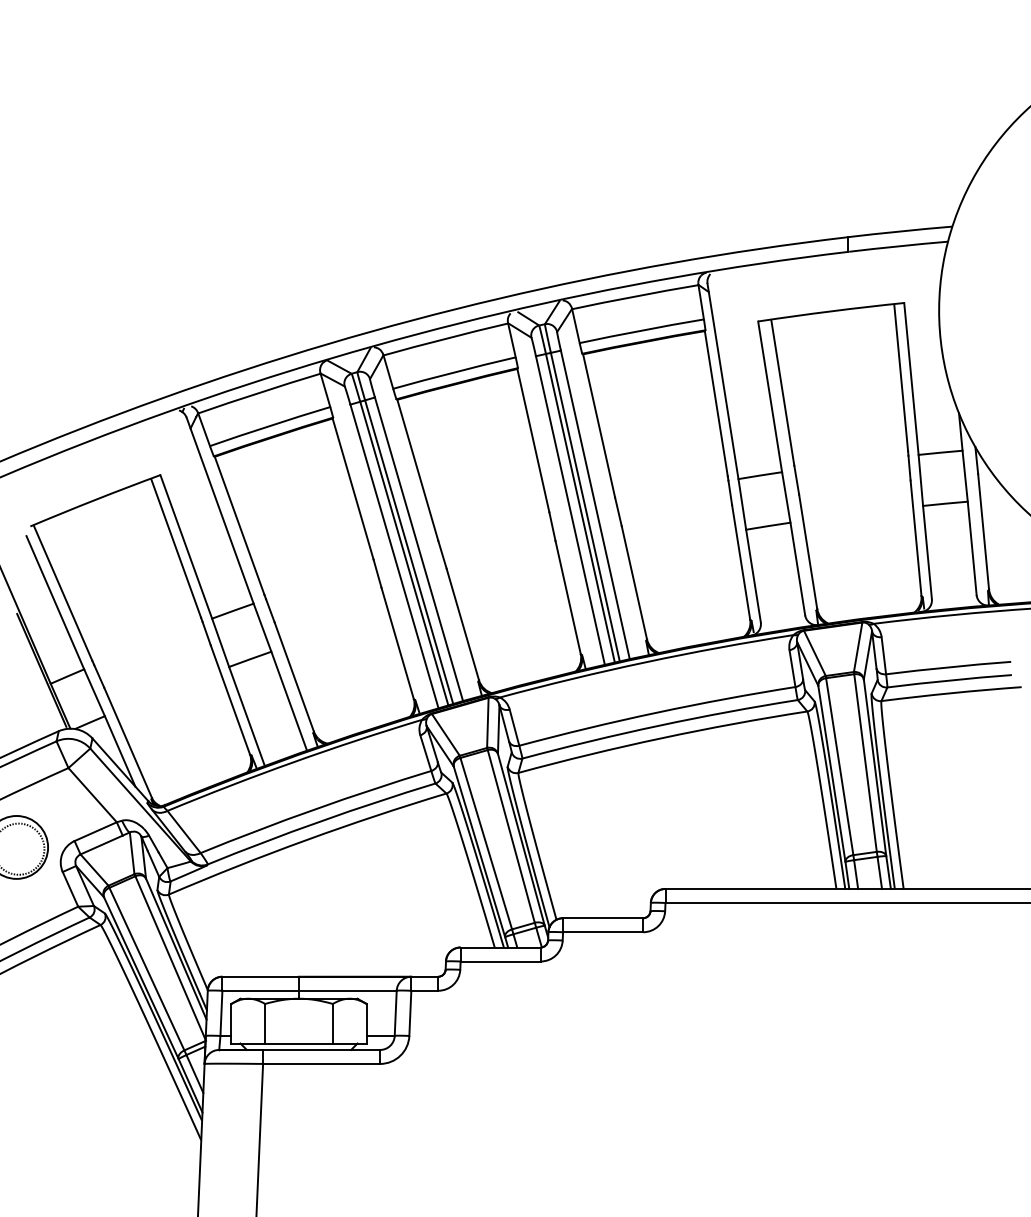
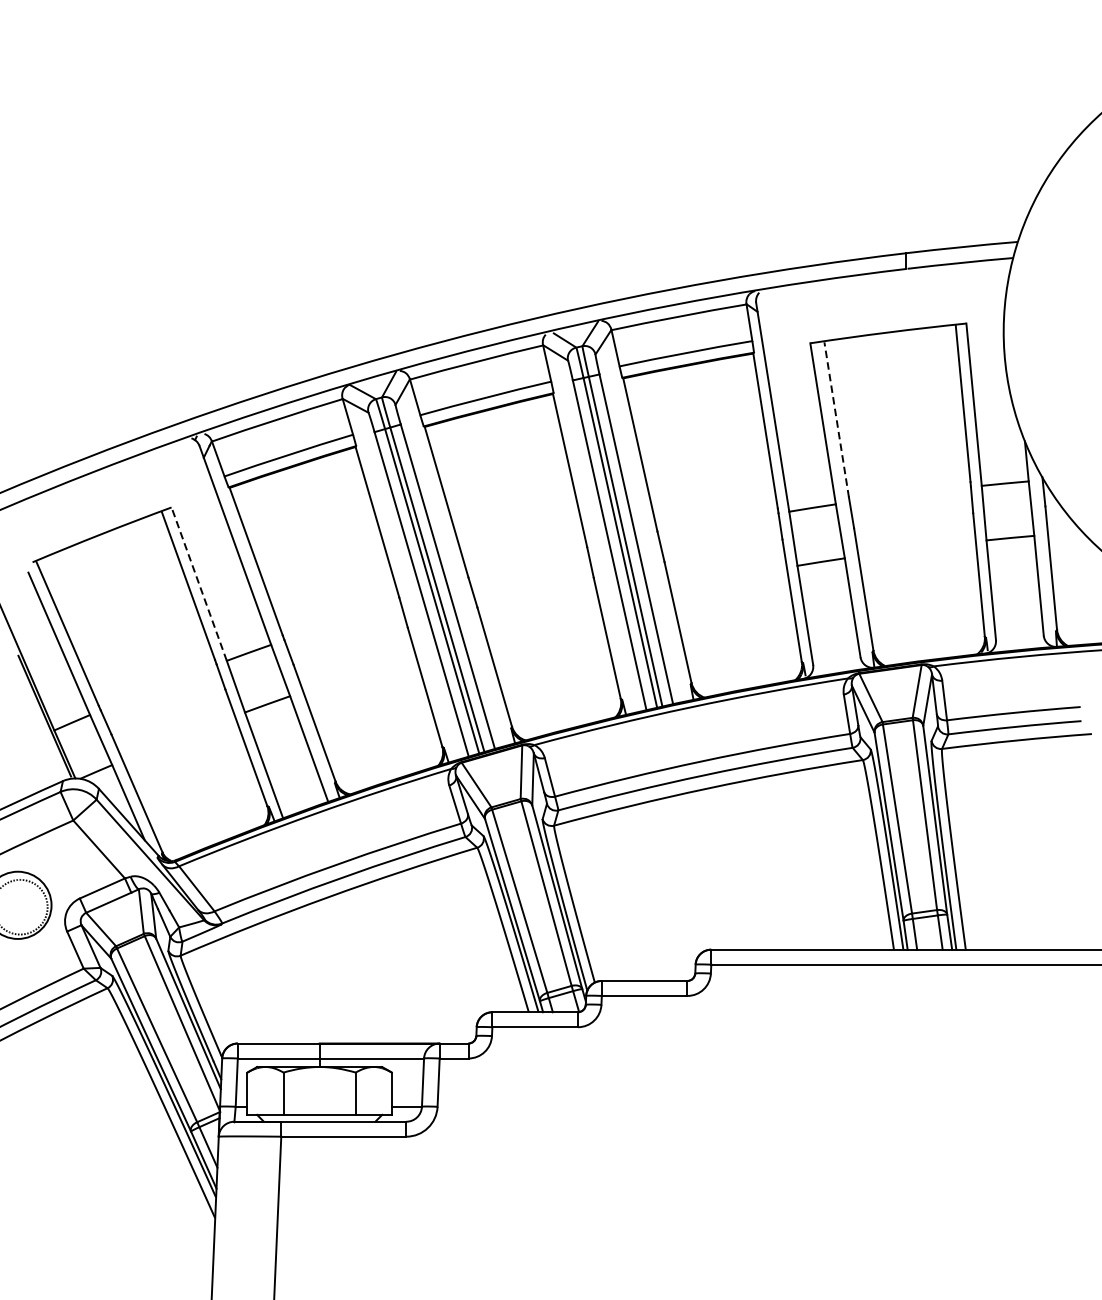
line: (782, 392) -> (836, 419), solid -> dashed
line: (186, 546) -> (199, 583), solid -> dashed

